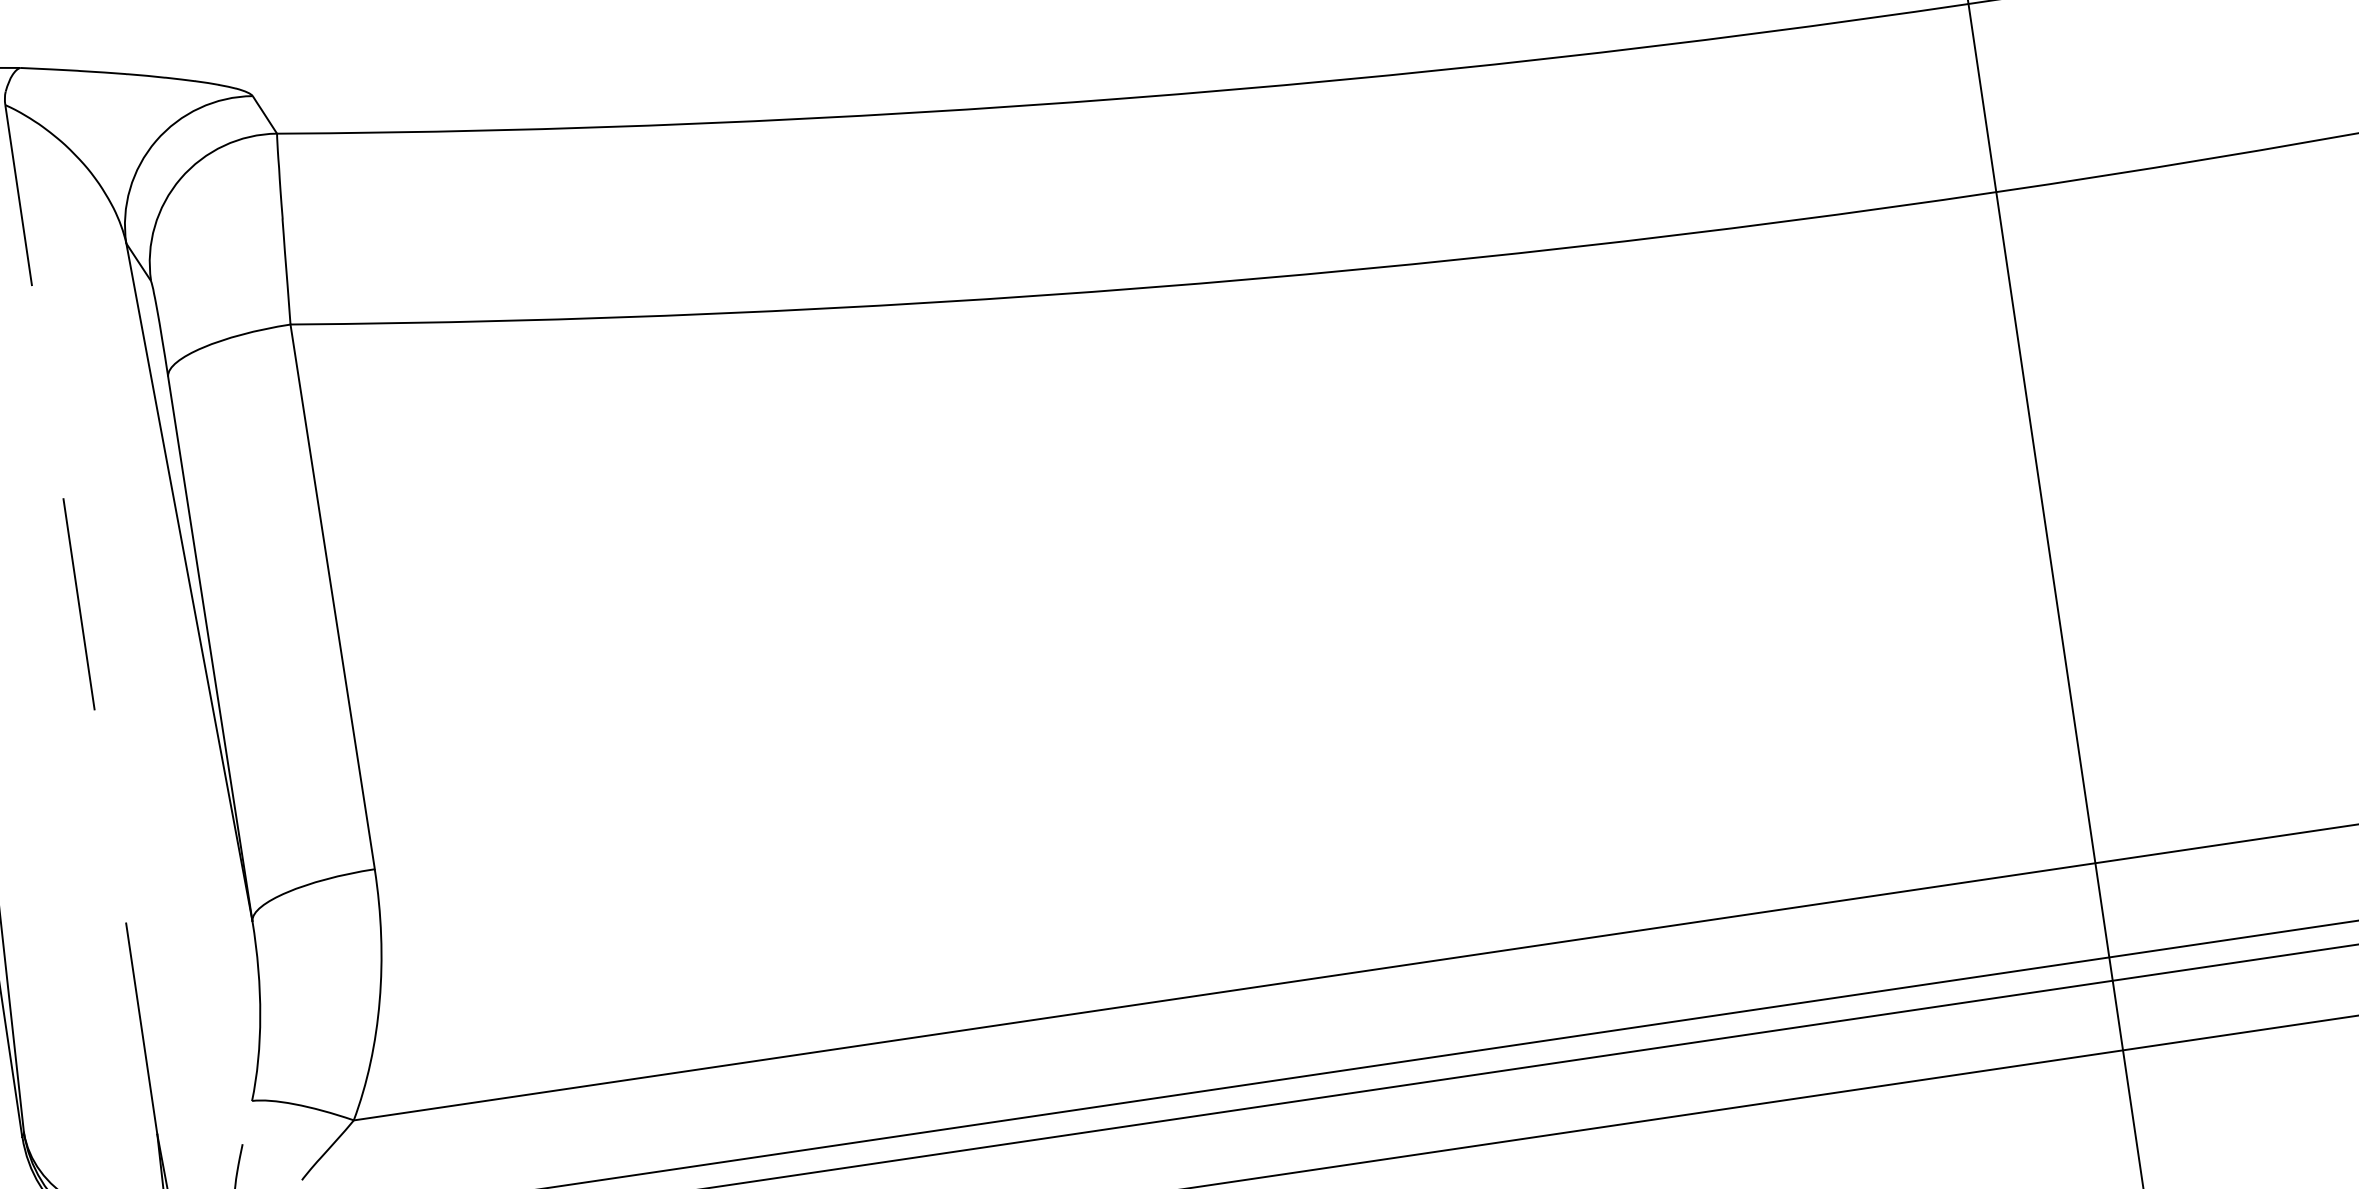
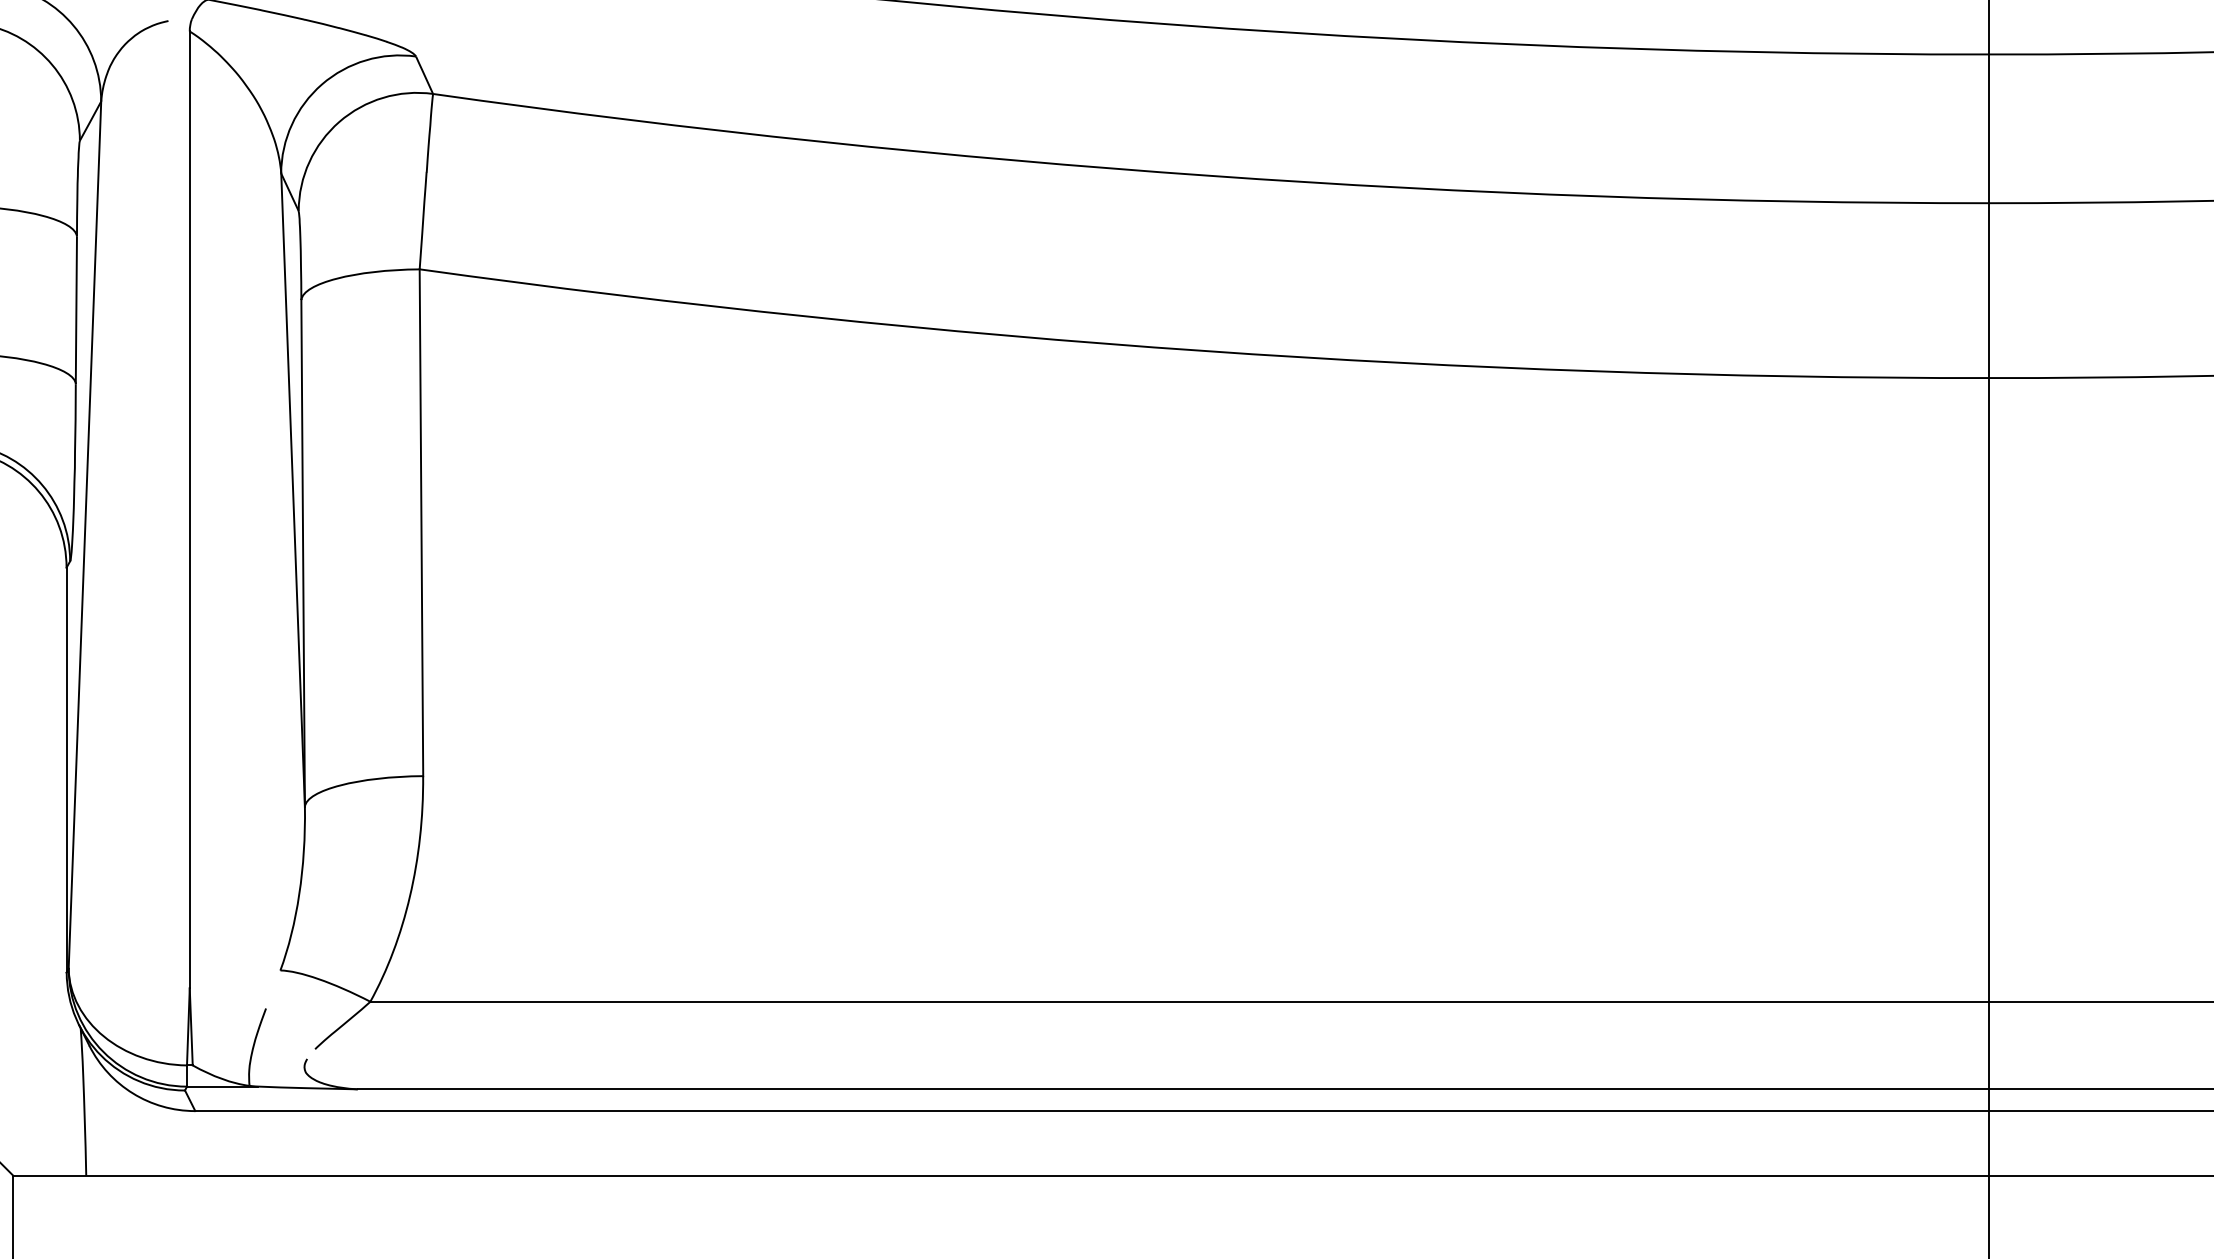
line: (81, 619) -> (189, 509), dashed -> solid

